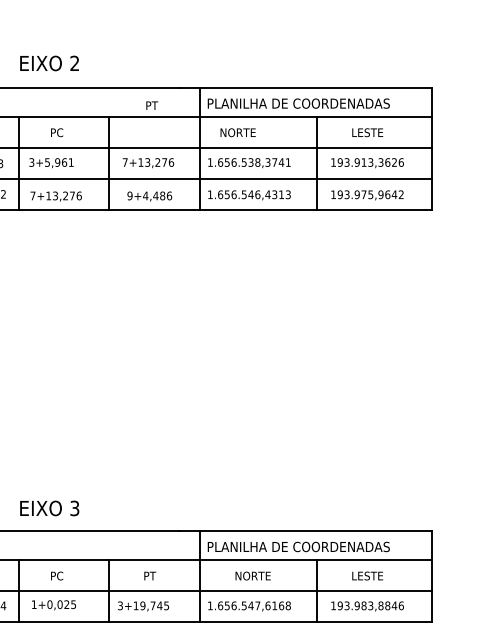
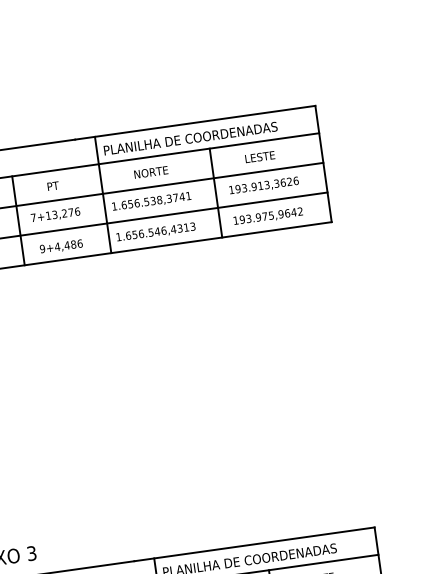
text: (152, 105) -> (53, 185), moved
text: (237, 132) -> (150, 172), moved

